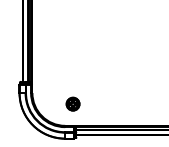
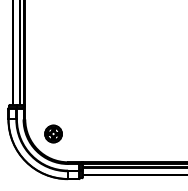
part: (72, 103) -> (52, 133), moved

